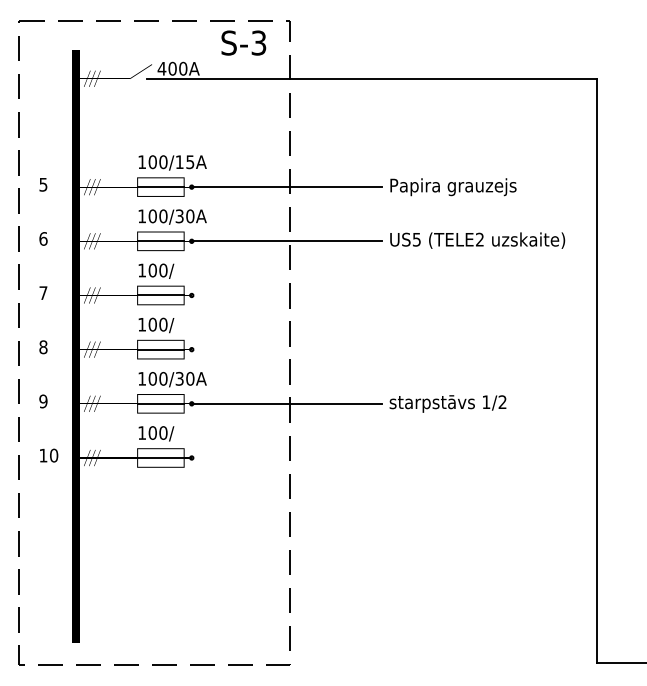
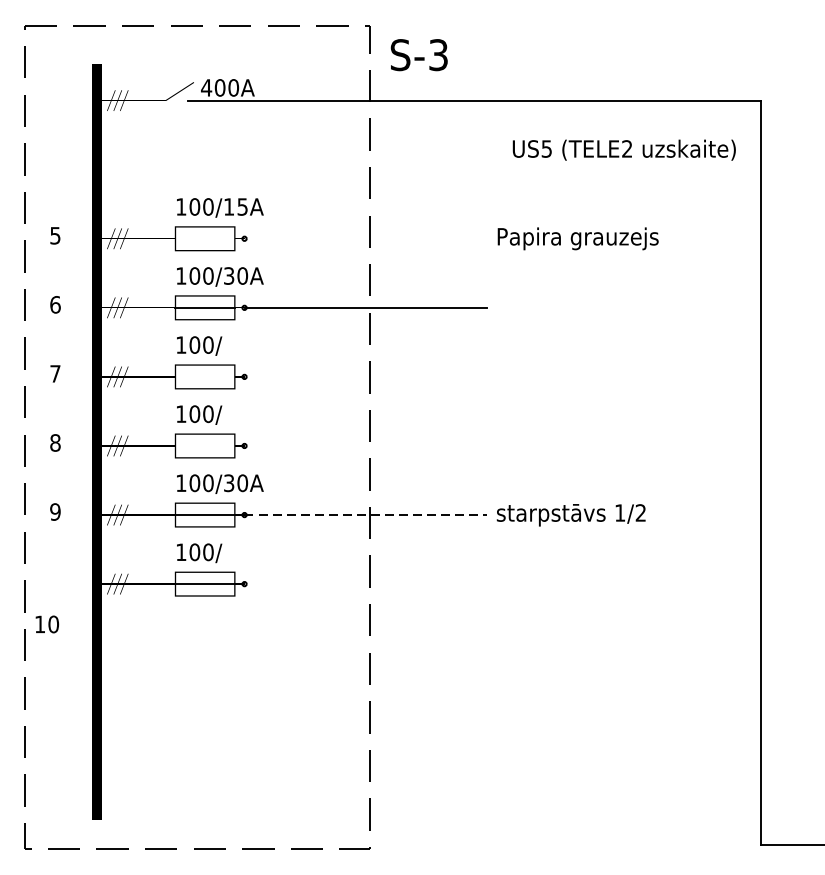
text: (243, 42) -> (418, 54), moved
line: (160, 187) -> (204, 239), removed
line: (286, 187) -> (365, 239), removed
text: (477, 240) -> (624, 149), moved
line: (160, 295) -> (204, 376), removed
line: (160, 349) -> (204, 445), removed
line: (287, 403) -> (366, 514), solid -> dashed
text: (49, 455) -> (47, 624), moved

